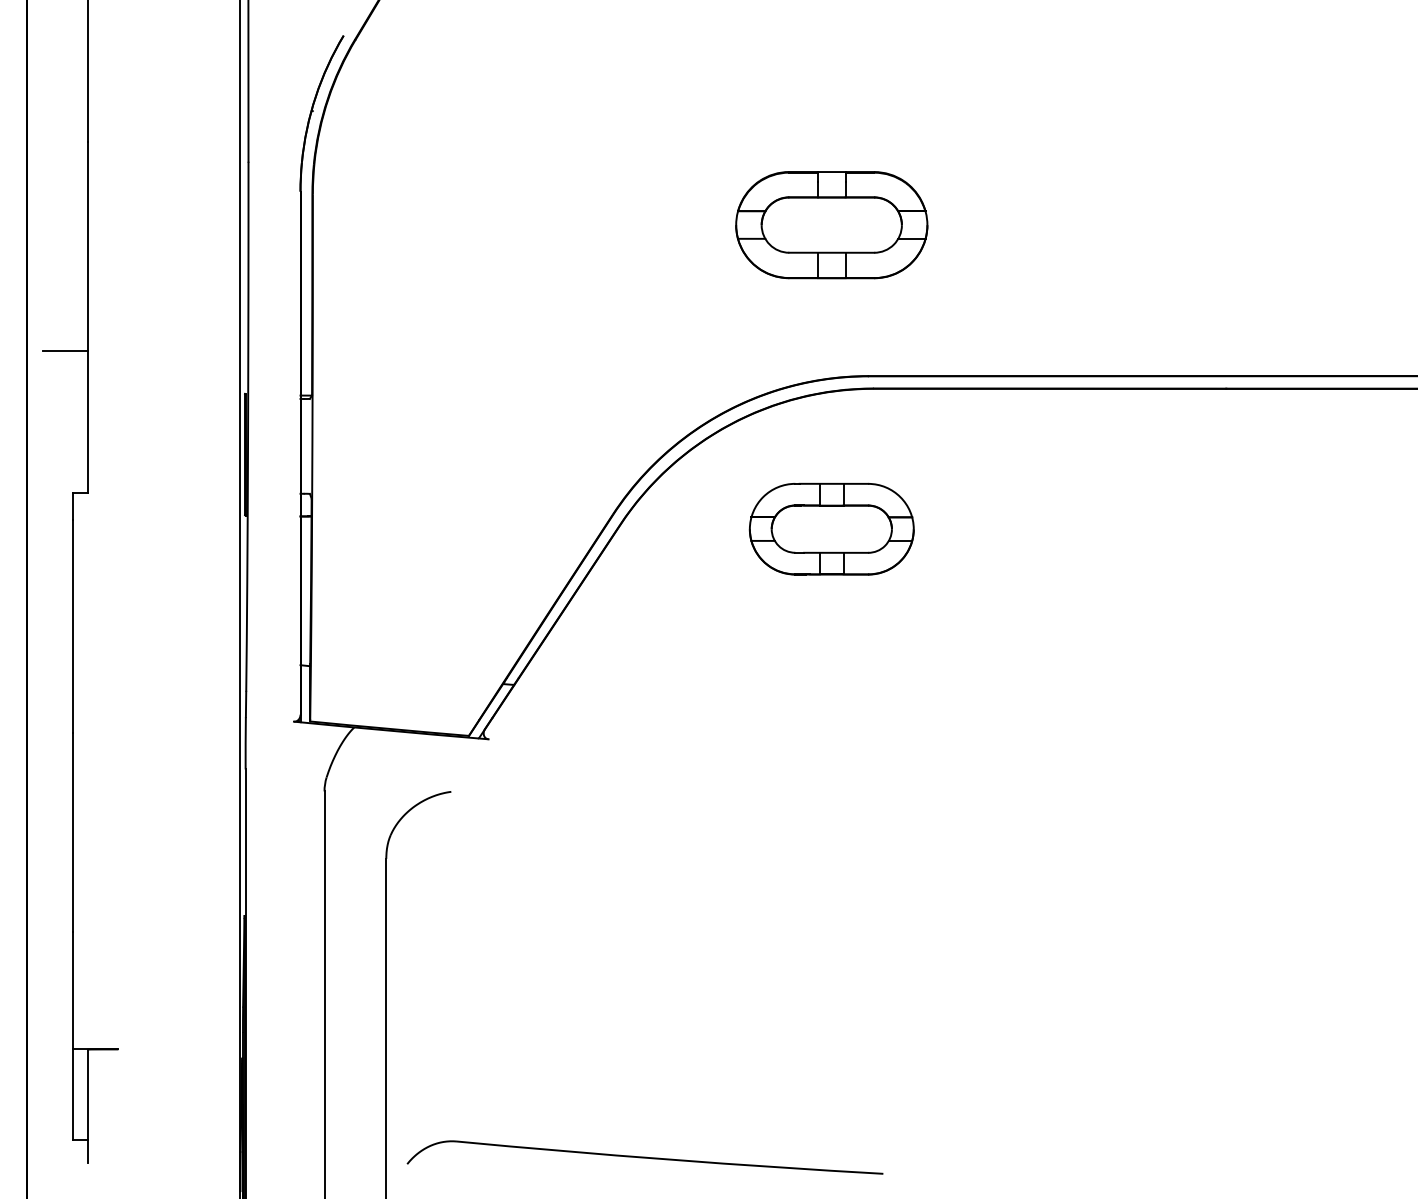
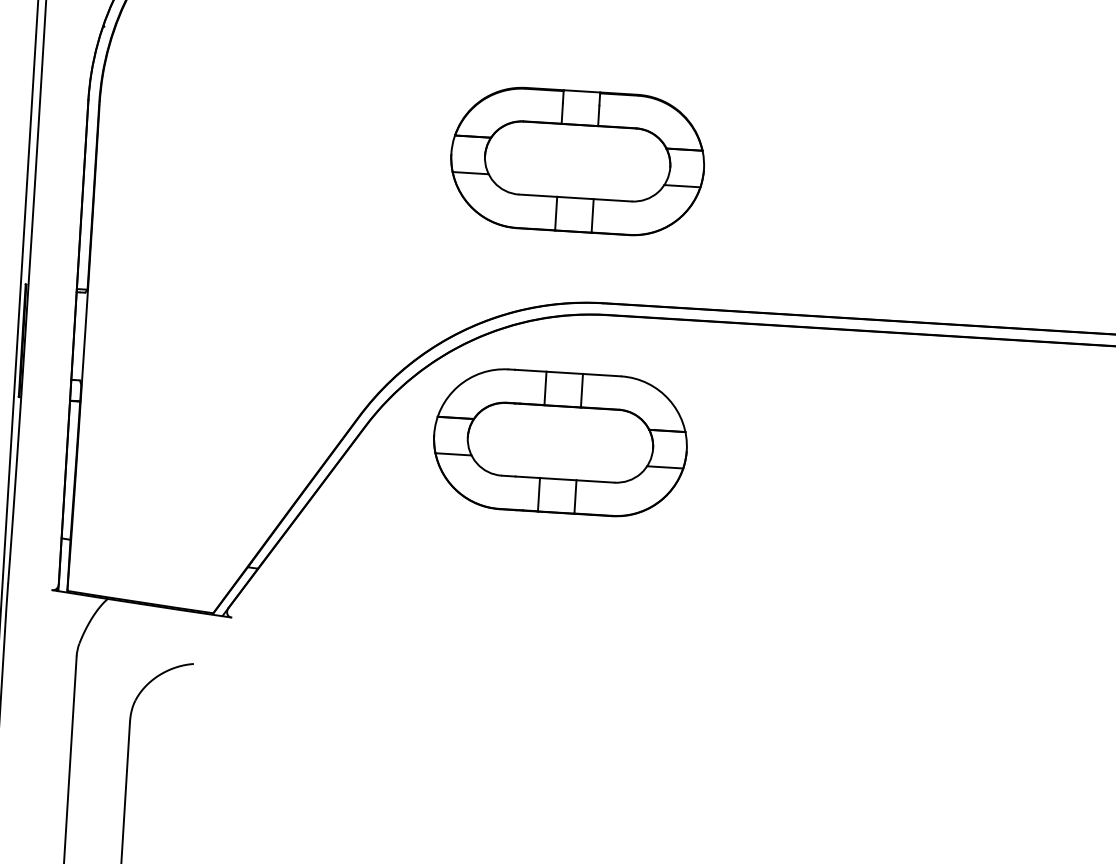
part: (831, 224) -> (577, 160), size x1.43
part: (831, 528) -> (560, 441), size x1.67

